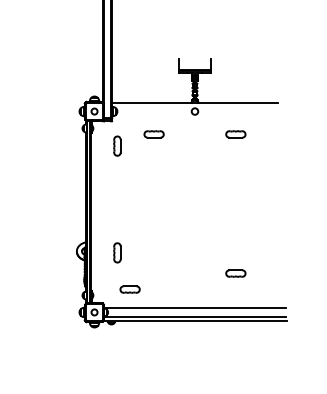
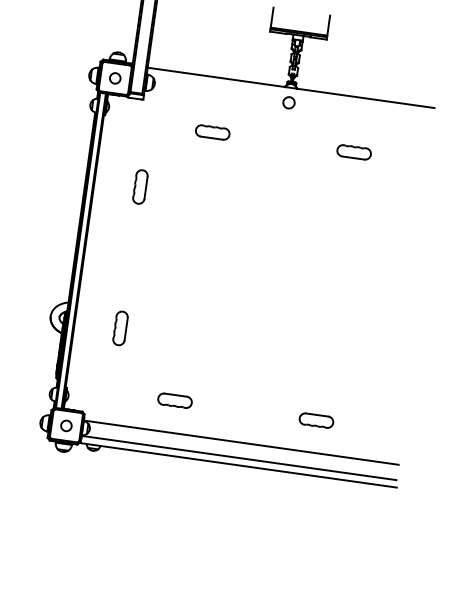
part: (117, 145) -> (140, 185), moved
part: (235, 273) -> (315, 420), moved
part: (129, 289) -> (173, 400), moved

